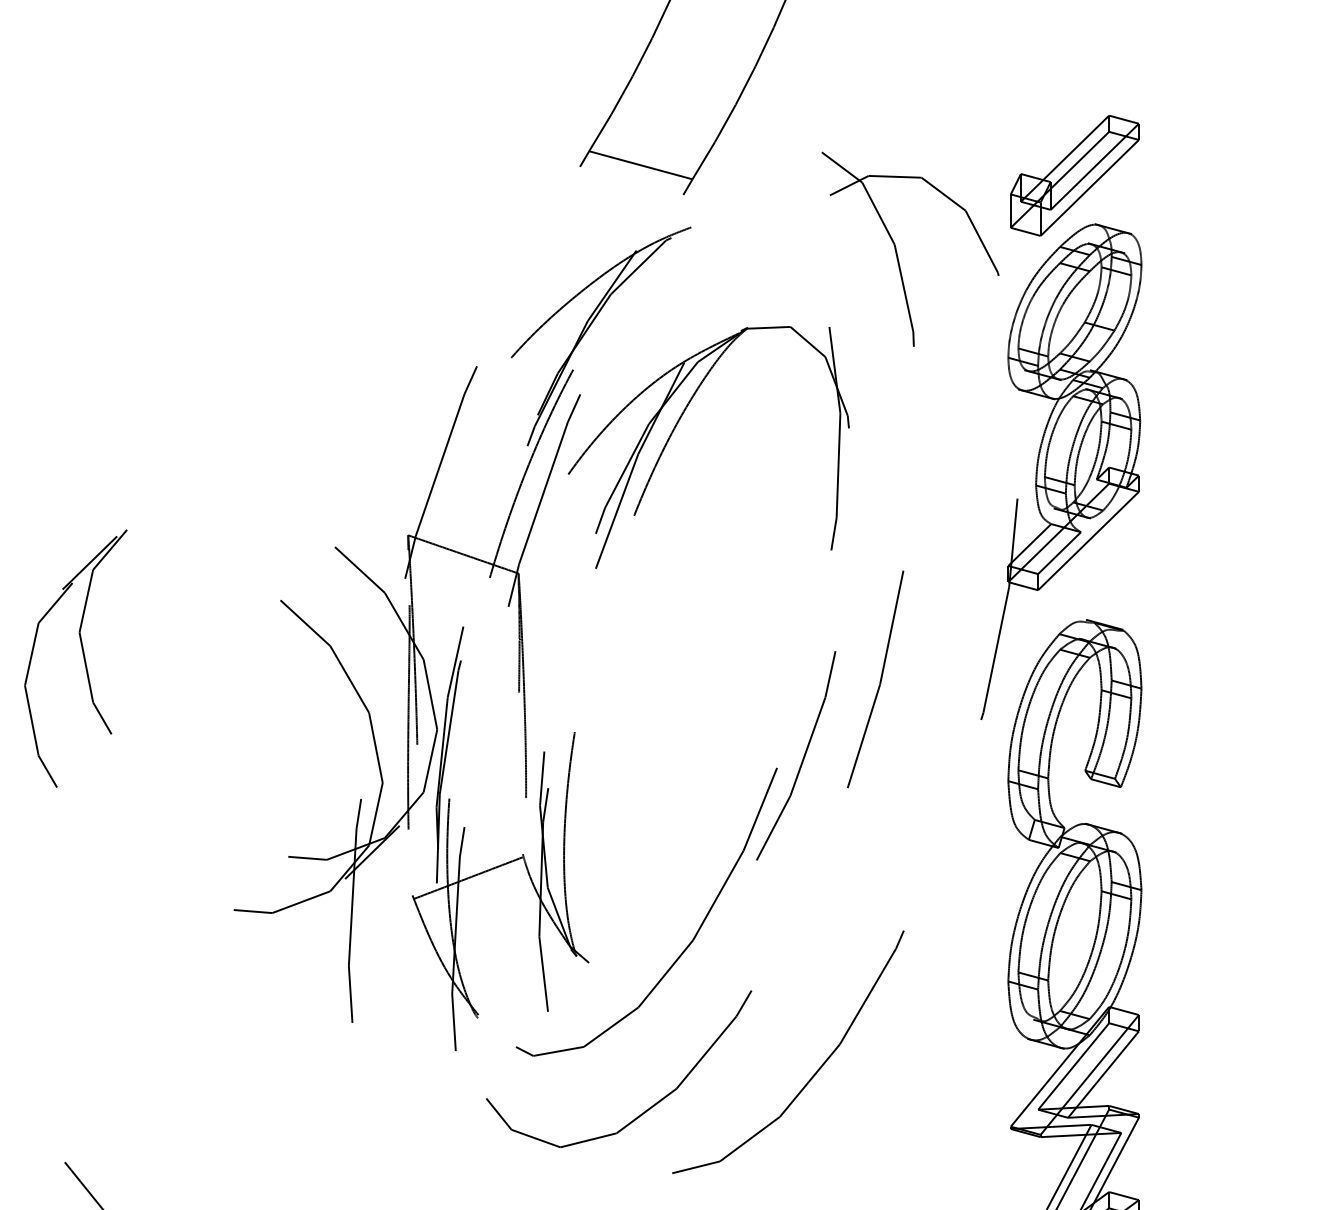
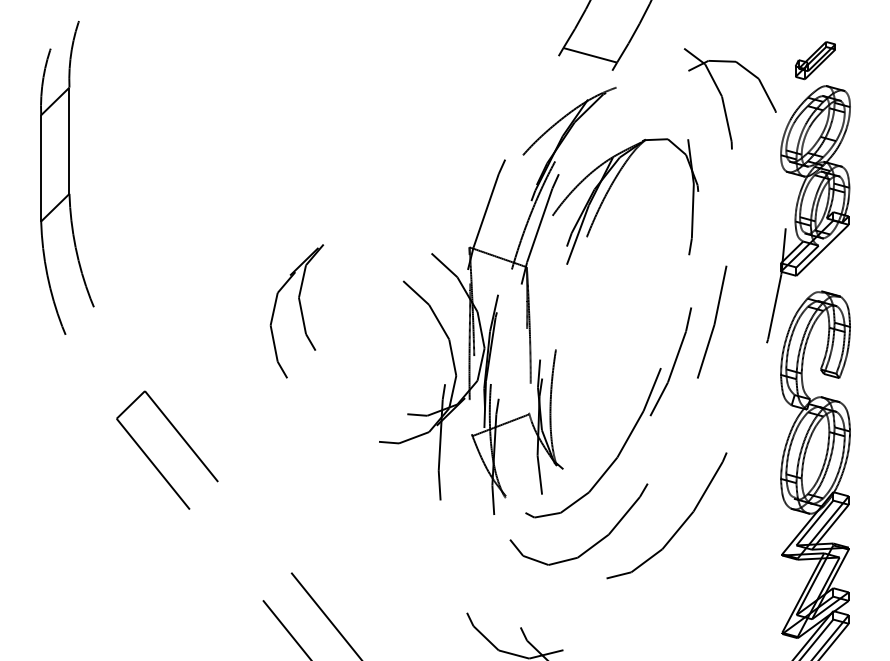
part: (1074, 175) -> (815, 60), size x0.6

